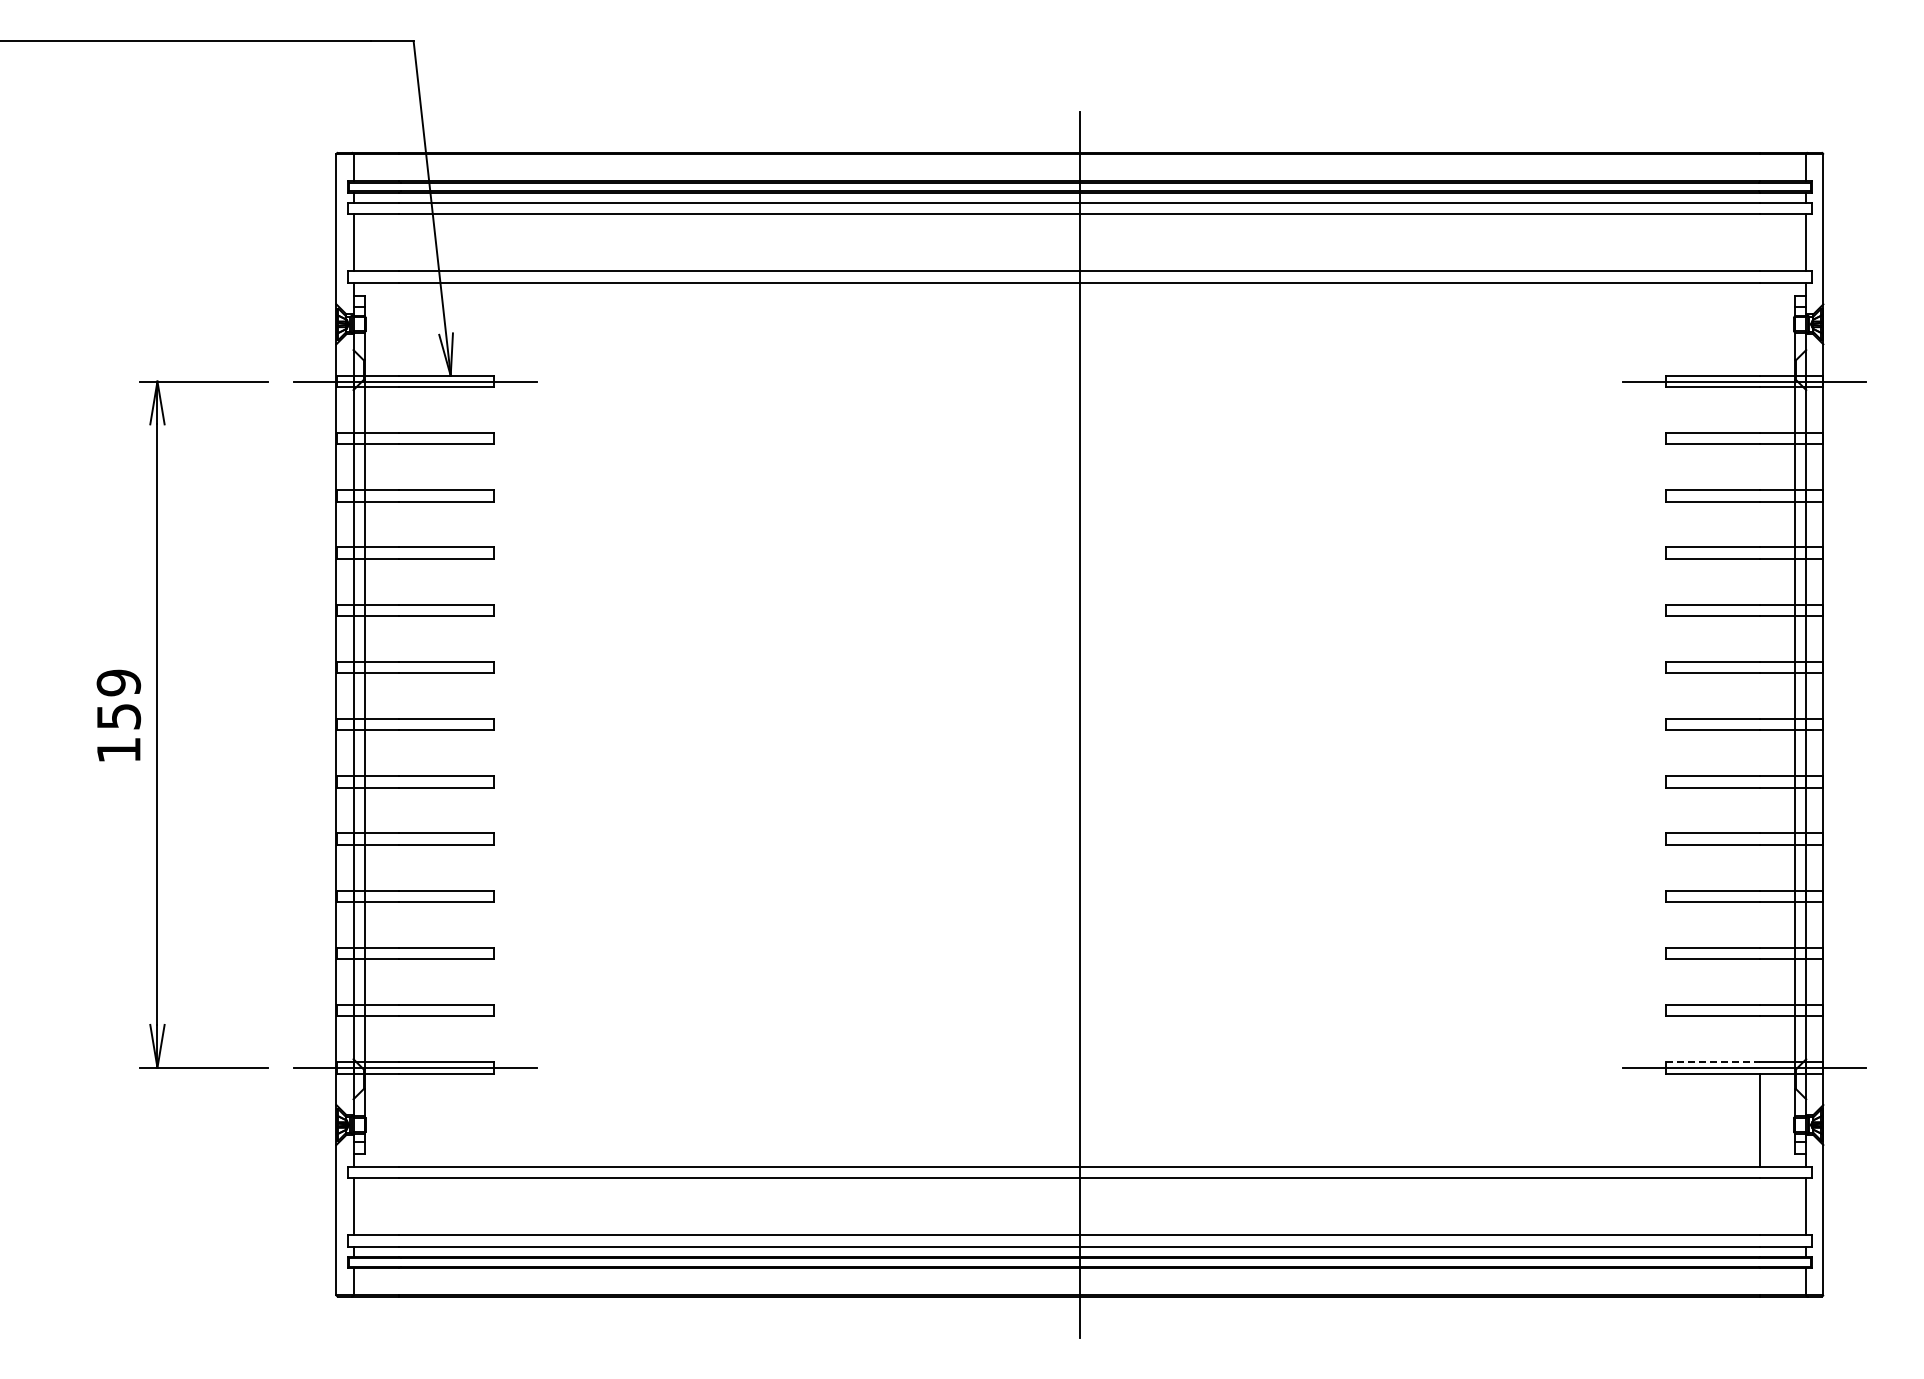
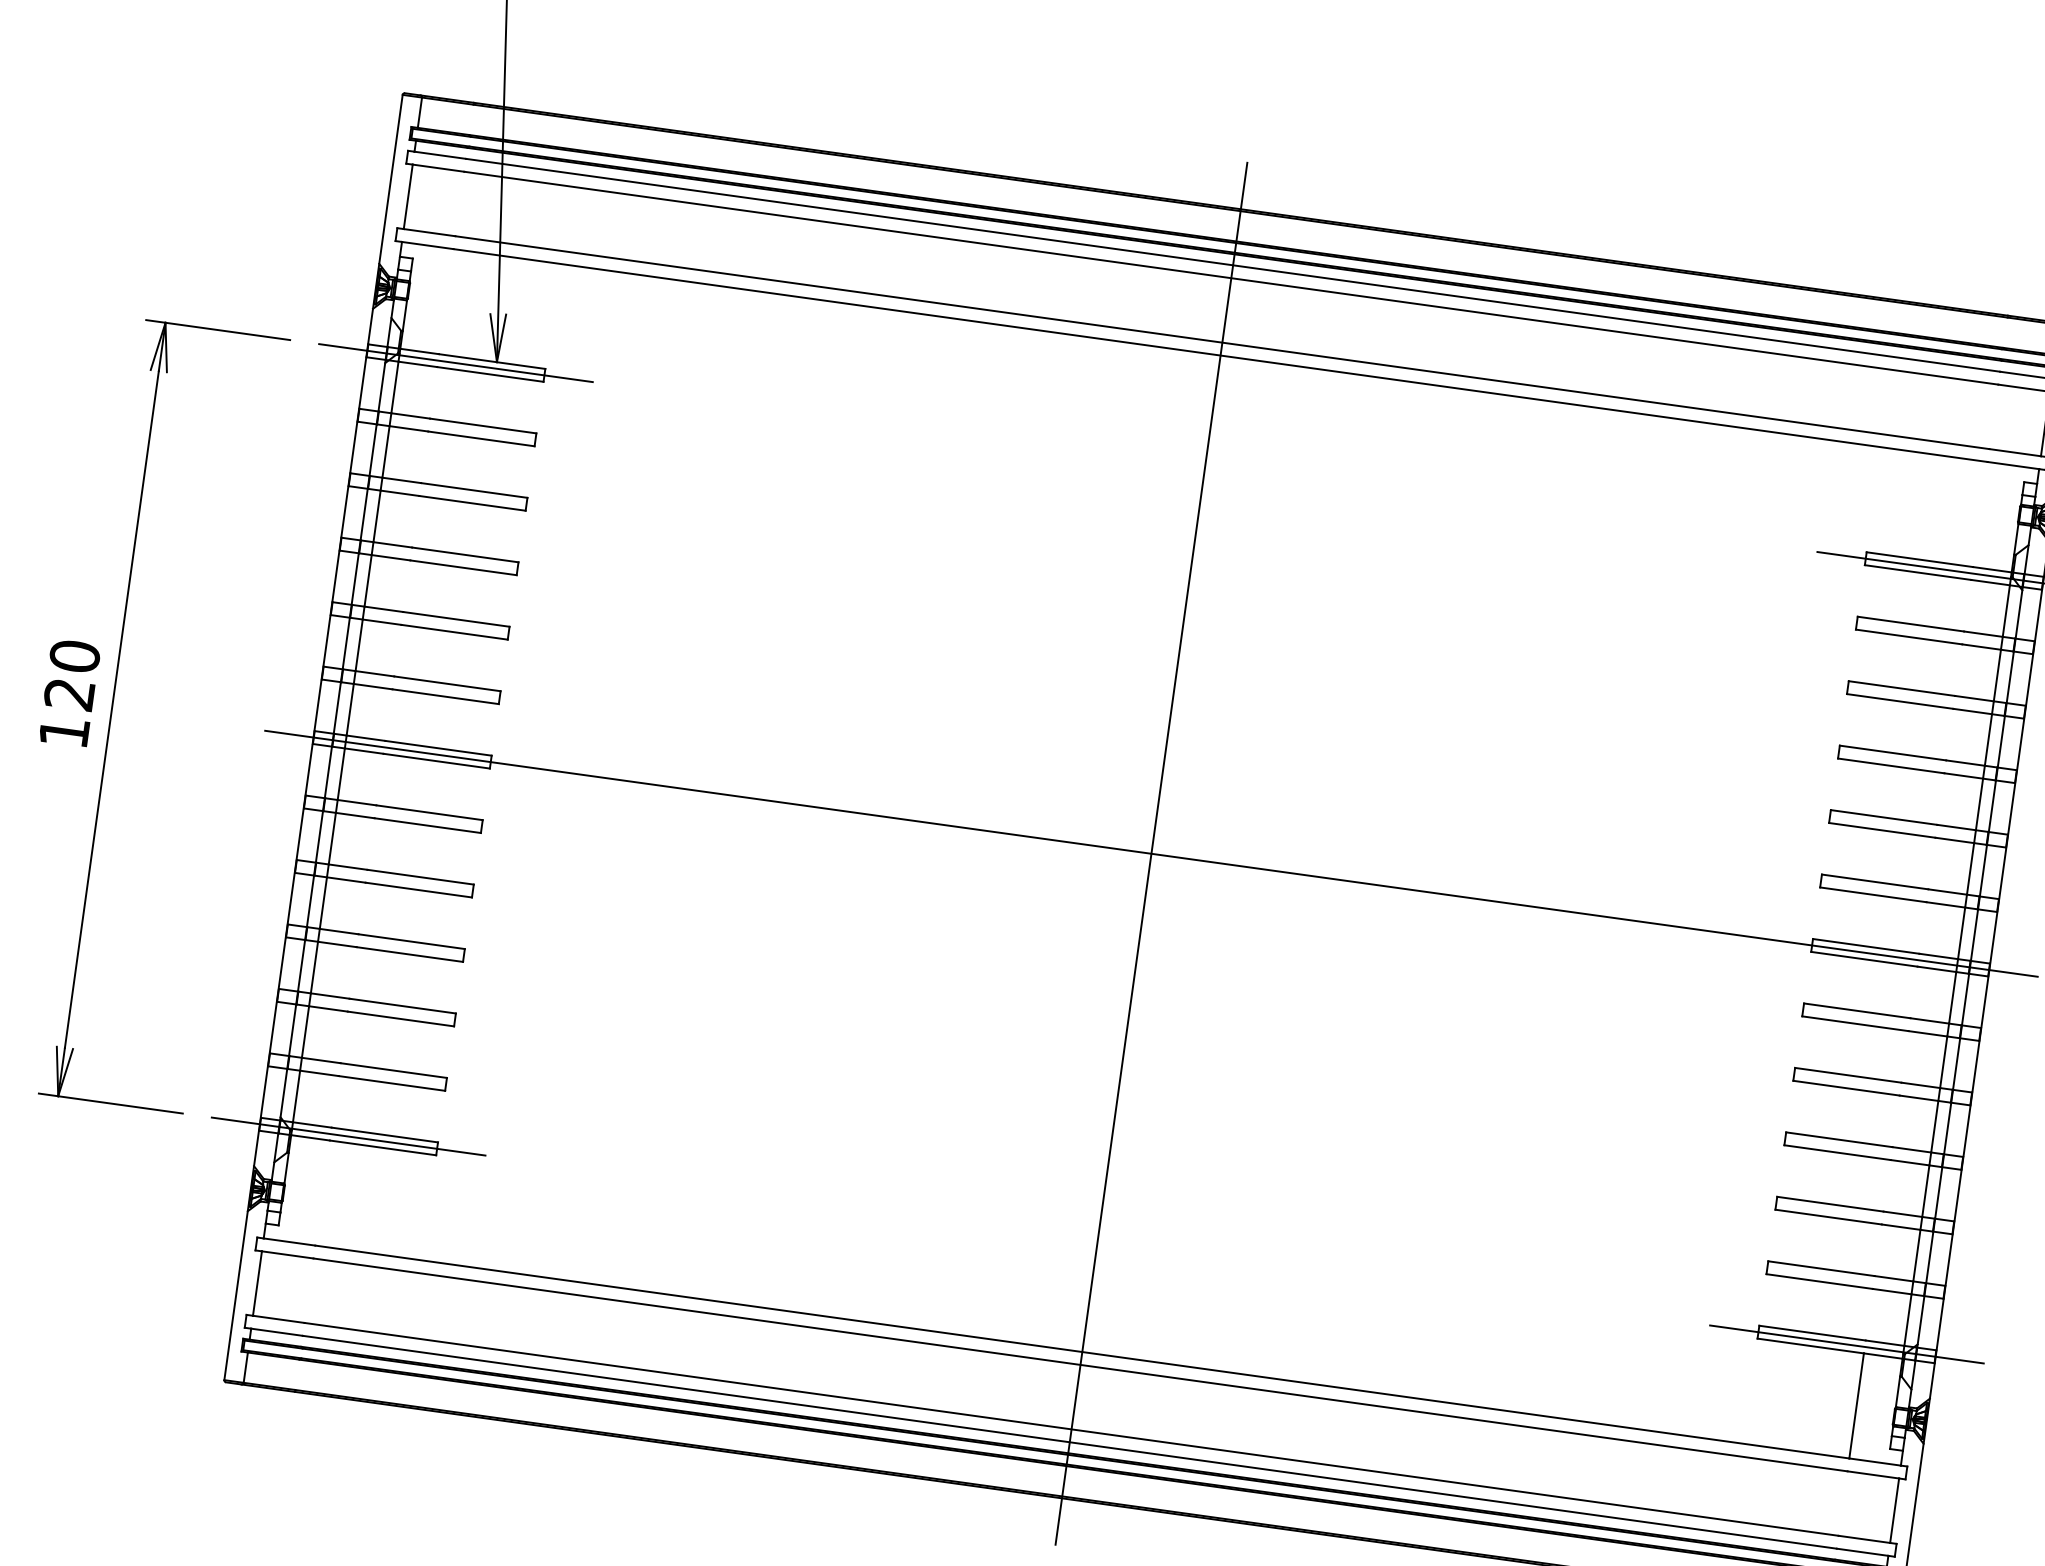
text: (118, 699) -> (71, 675), 159 -> 120
line: (1079, 724) -> (1151, 853), added
line: (1713, 1062) -> (1812, 1333), dashed -> solid

